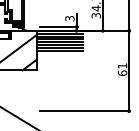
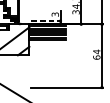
line: (59, 26) -> (47, 20), solid -> dashed
text: (122, 65) -> (96, 51), 61 -> 64

